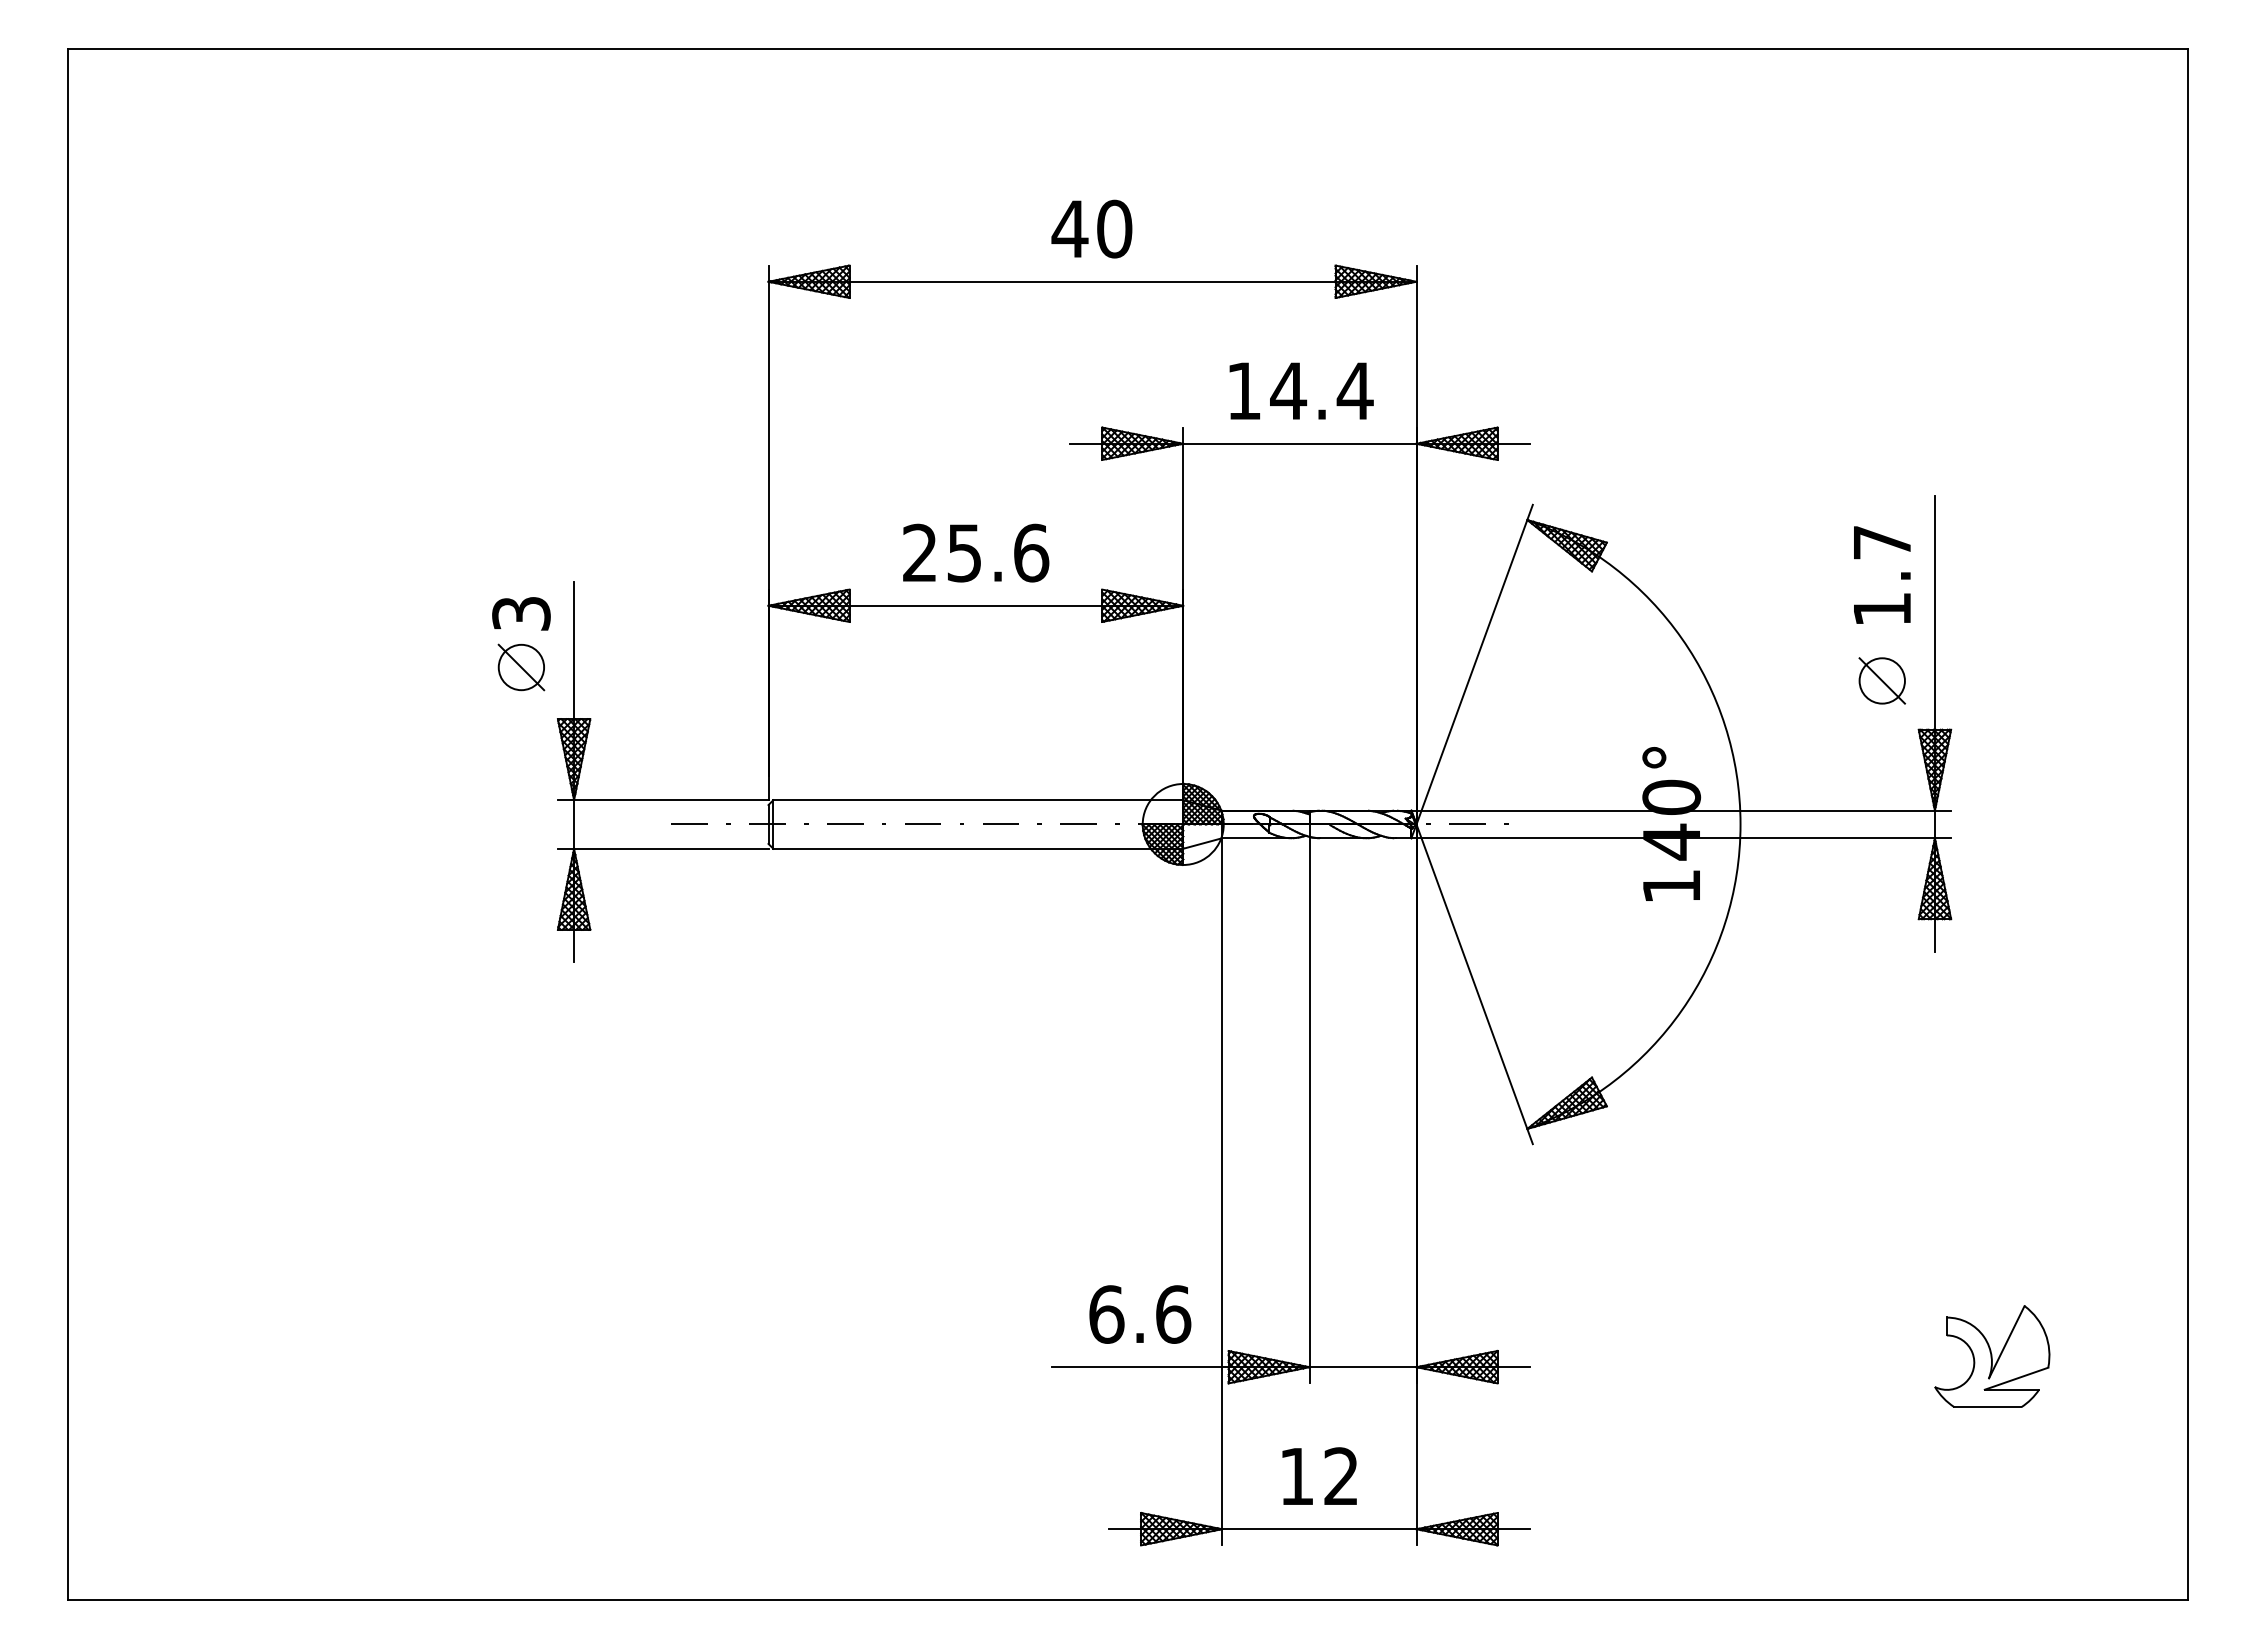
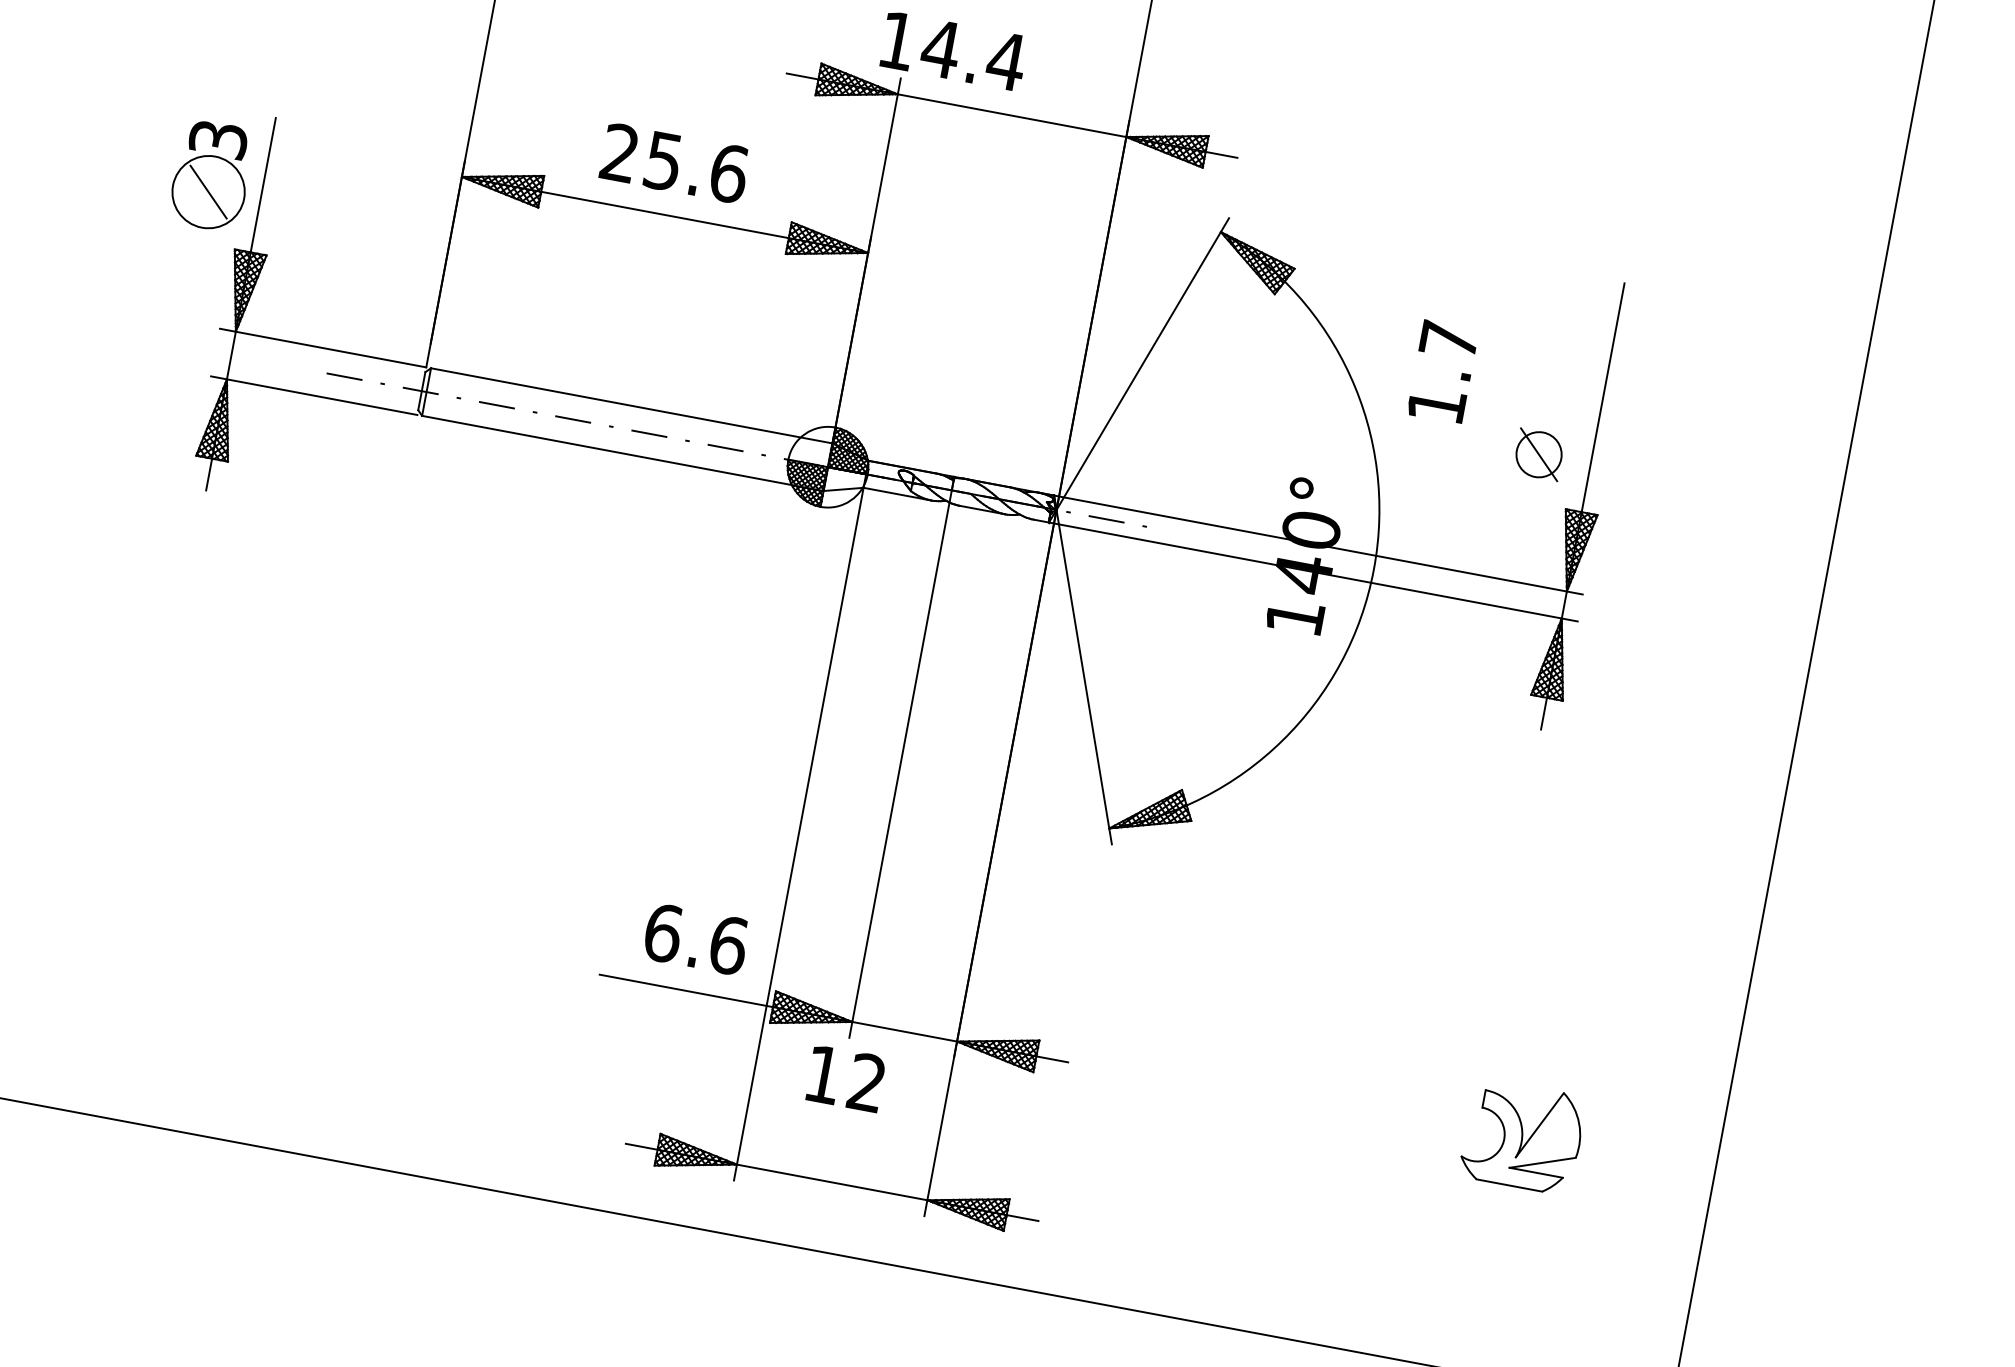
text: (1301, 390) -> (953, 50), moved
text: (1882, 574) -> (1443, 371), moved
circle: (521, 667) -> (208, 192), size x1.6
text: (1319, 1475) -> (845, 1077), moved

